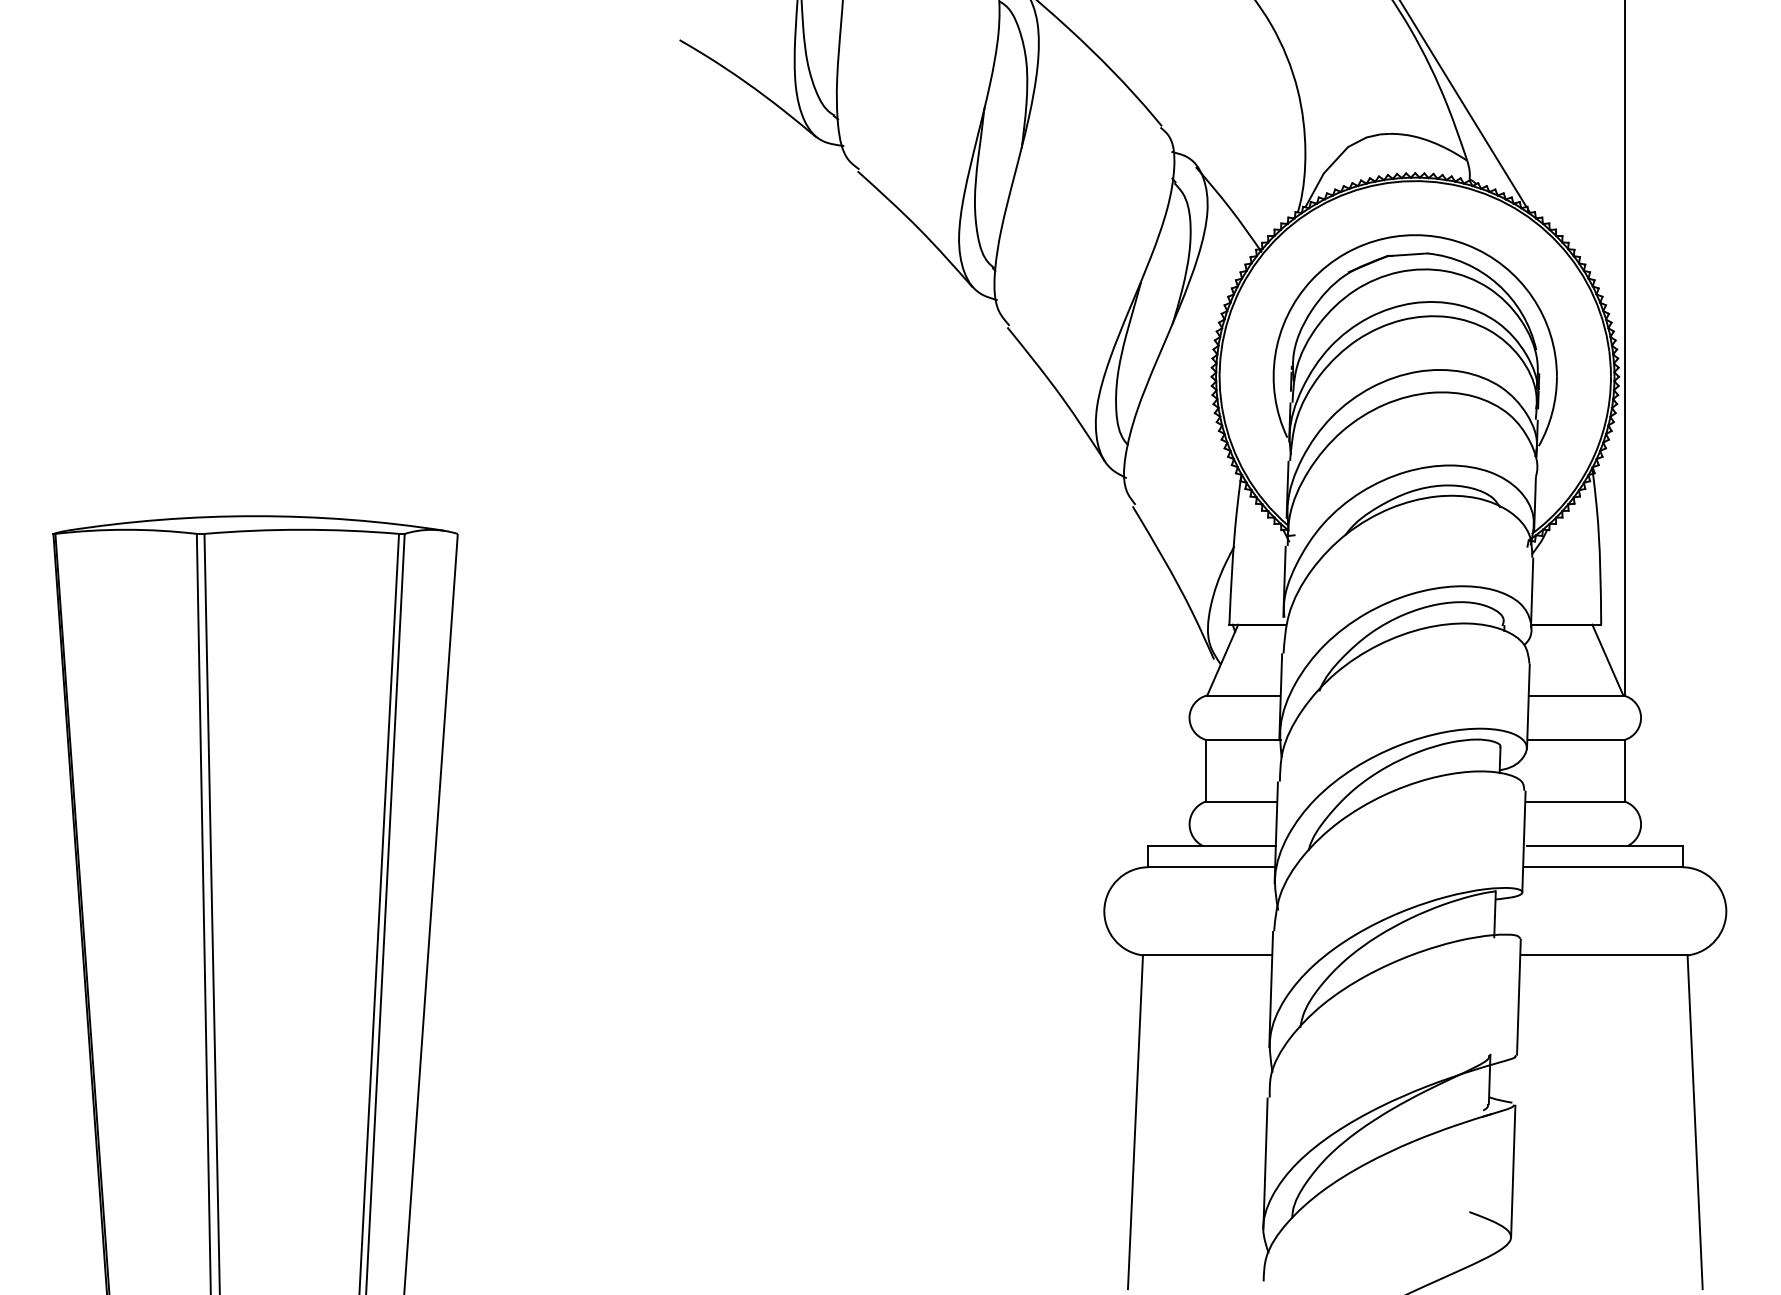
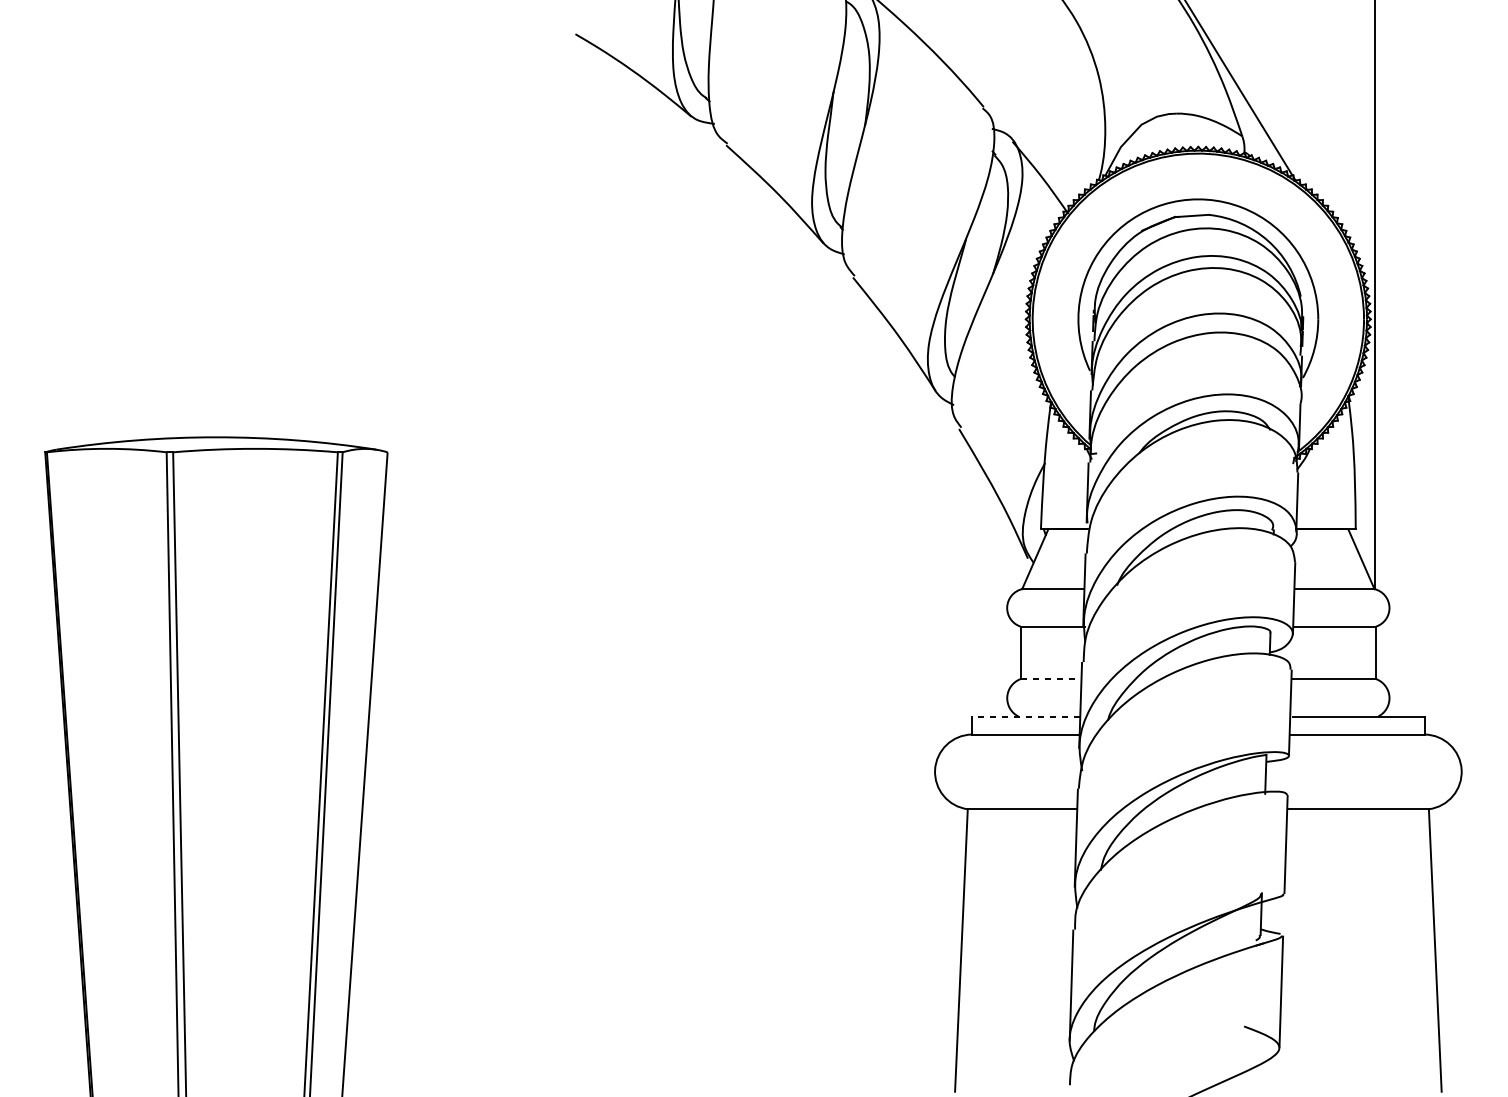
line: (1241, 801) -> (1051, 678), solid -> dashed
line: (1211, 846) -> (1025, 716), solid -> dashed

